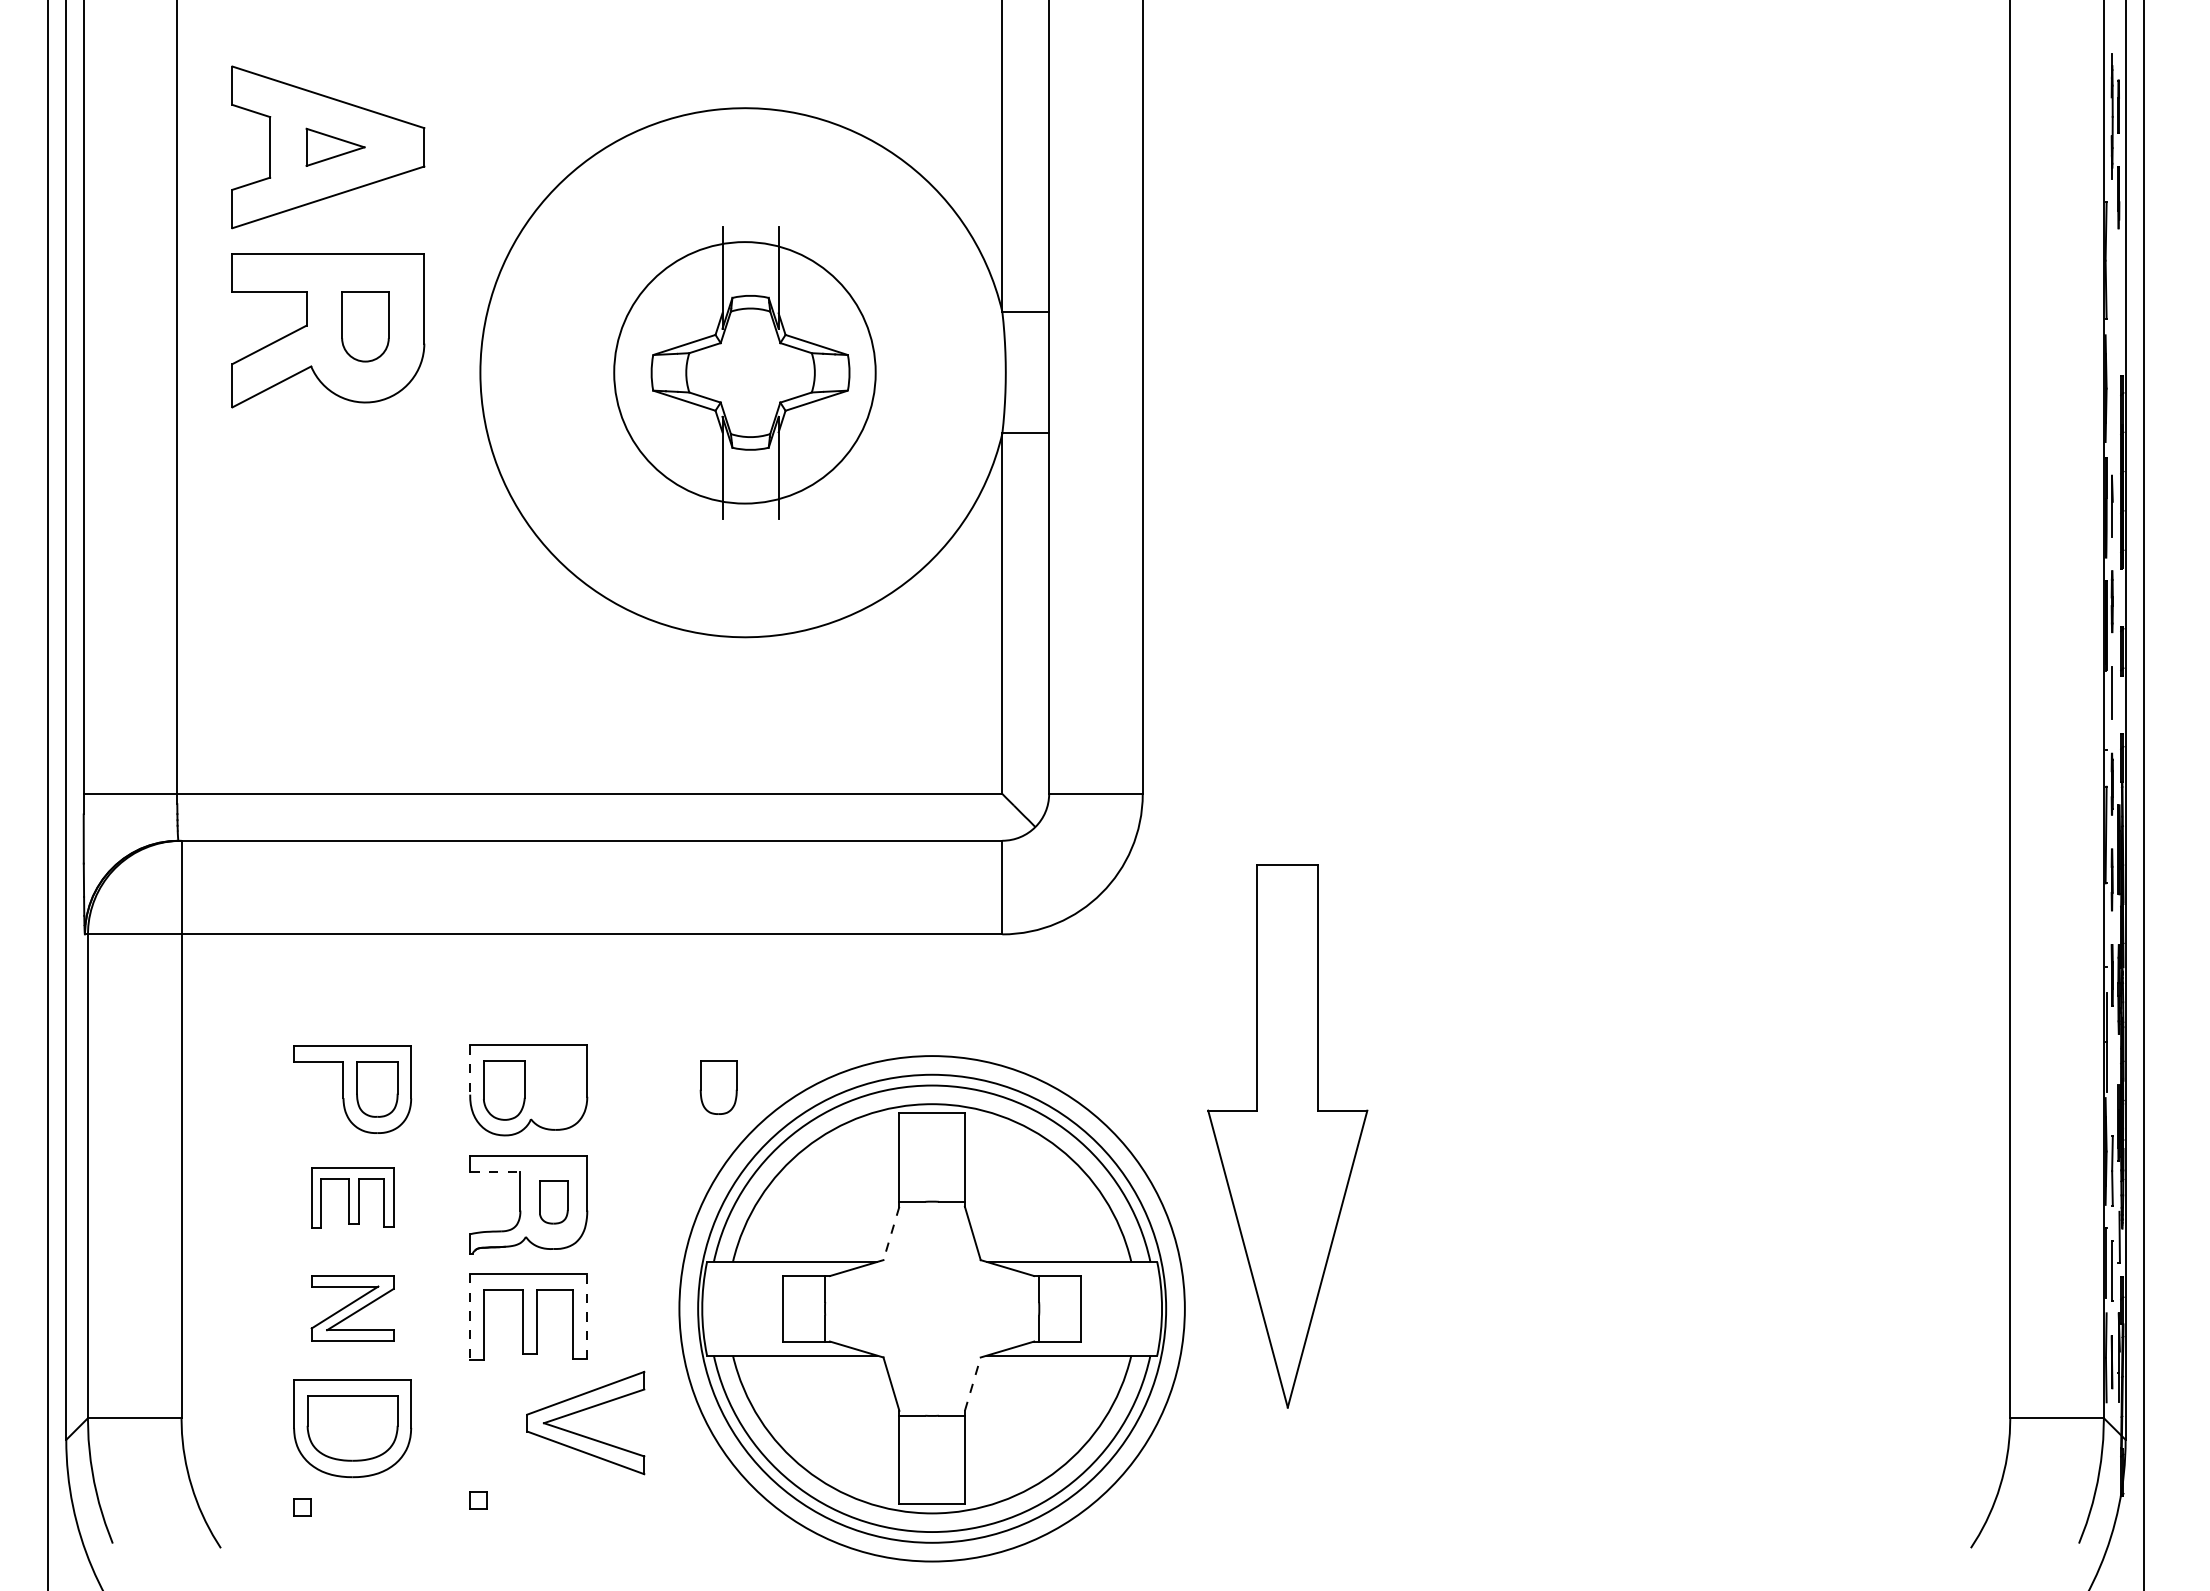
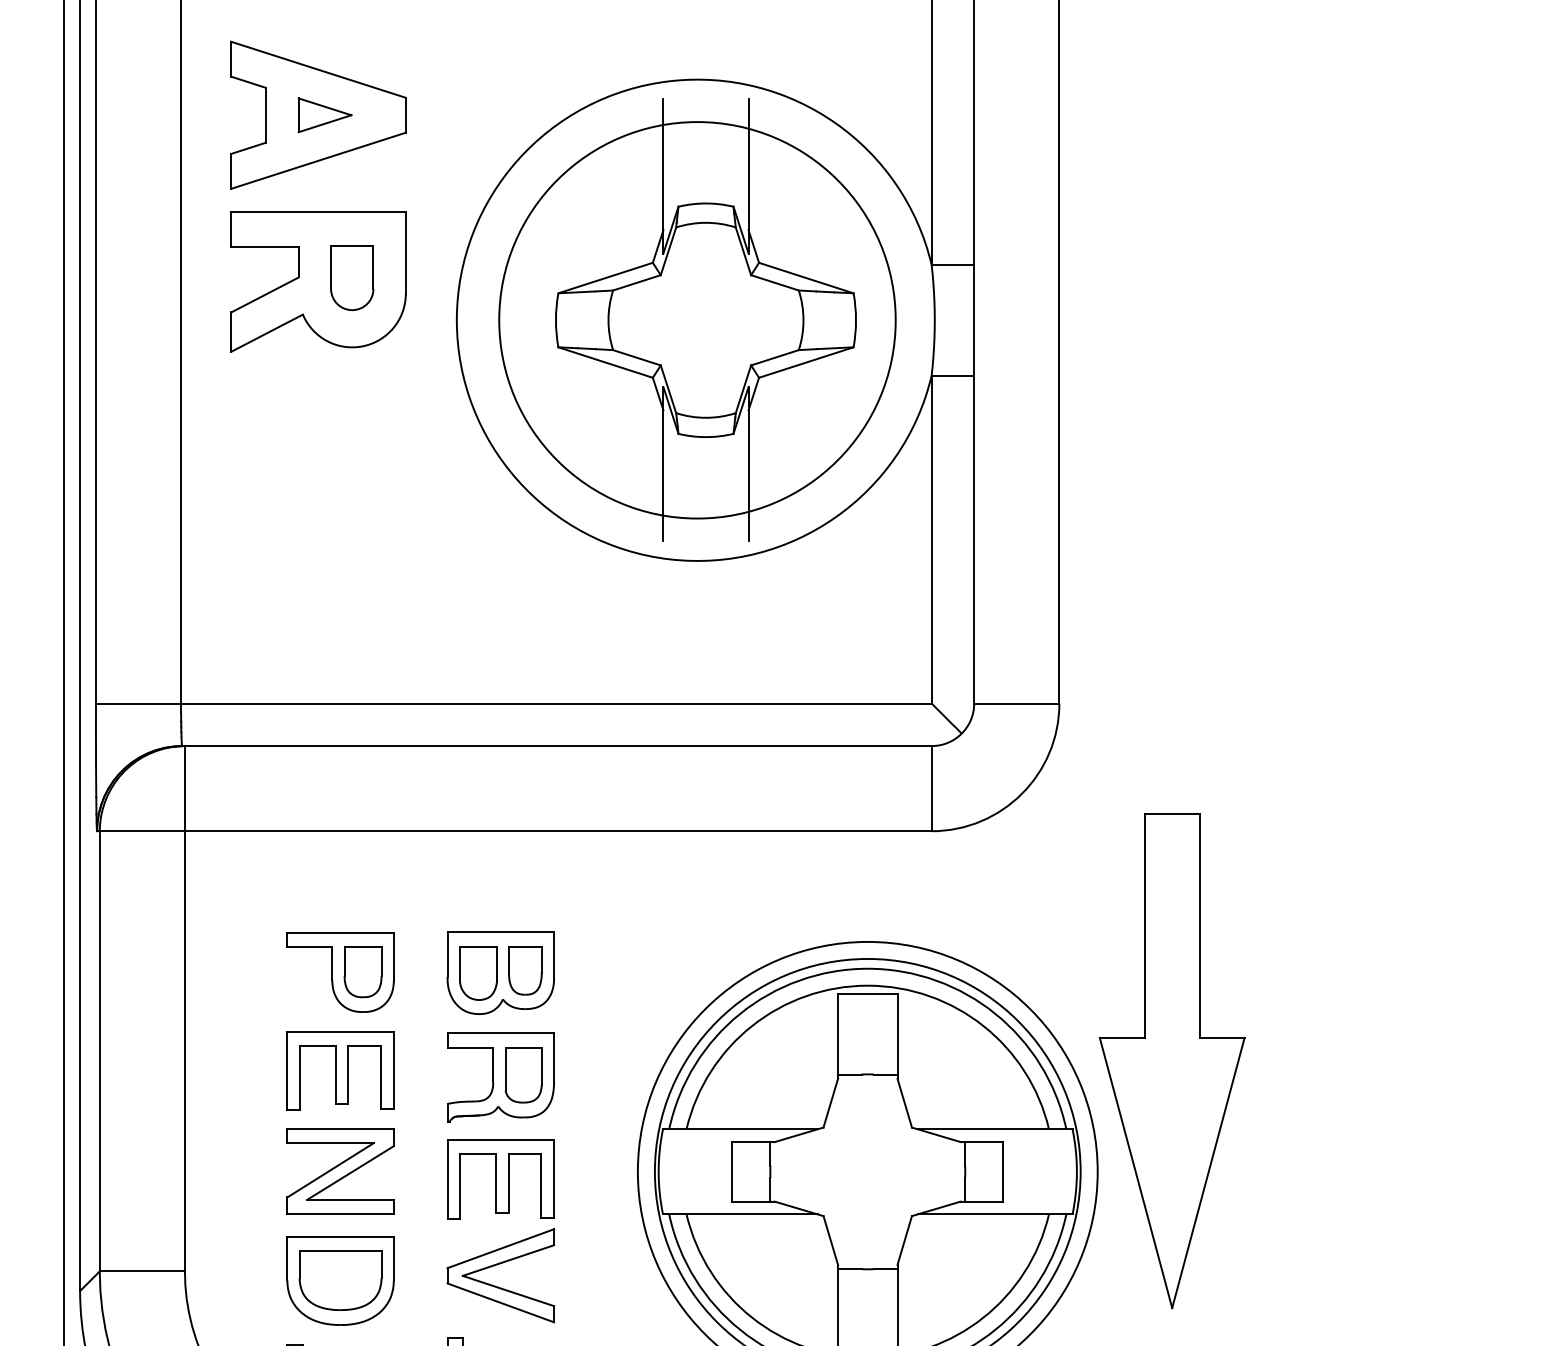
part: (744, 372) -> (697, 320), size x1.67
line: (470, 1069) -> (447, 954), dashed -> solid
part: (718, 1087) -> (525, 970), moved
part: (1287, 1136) -> (1171, 1061), moved
line: (495, 1172) -> (470, 1047), dashed -> solid
part: (352, 1197) -> (340, 1070), size x1.43
part: (553, 1202) -> (523, 1075), size x1.43
line: (891, 1233) -> (830, 1103), dashed -> solid
part: (352, 1308) -> (340, 1171), size x1.43
line: (587, 1316) -> (554, 1178), dashed -> solid
line: (470, 1317) -> (447, 1179), dashed -> solid
line: (972, 1384) -> (904, 1240), dashed -> solid
part: (582, 1411) -> (497, 1265), moved

